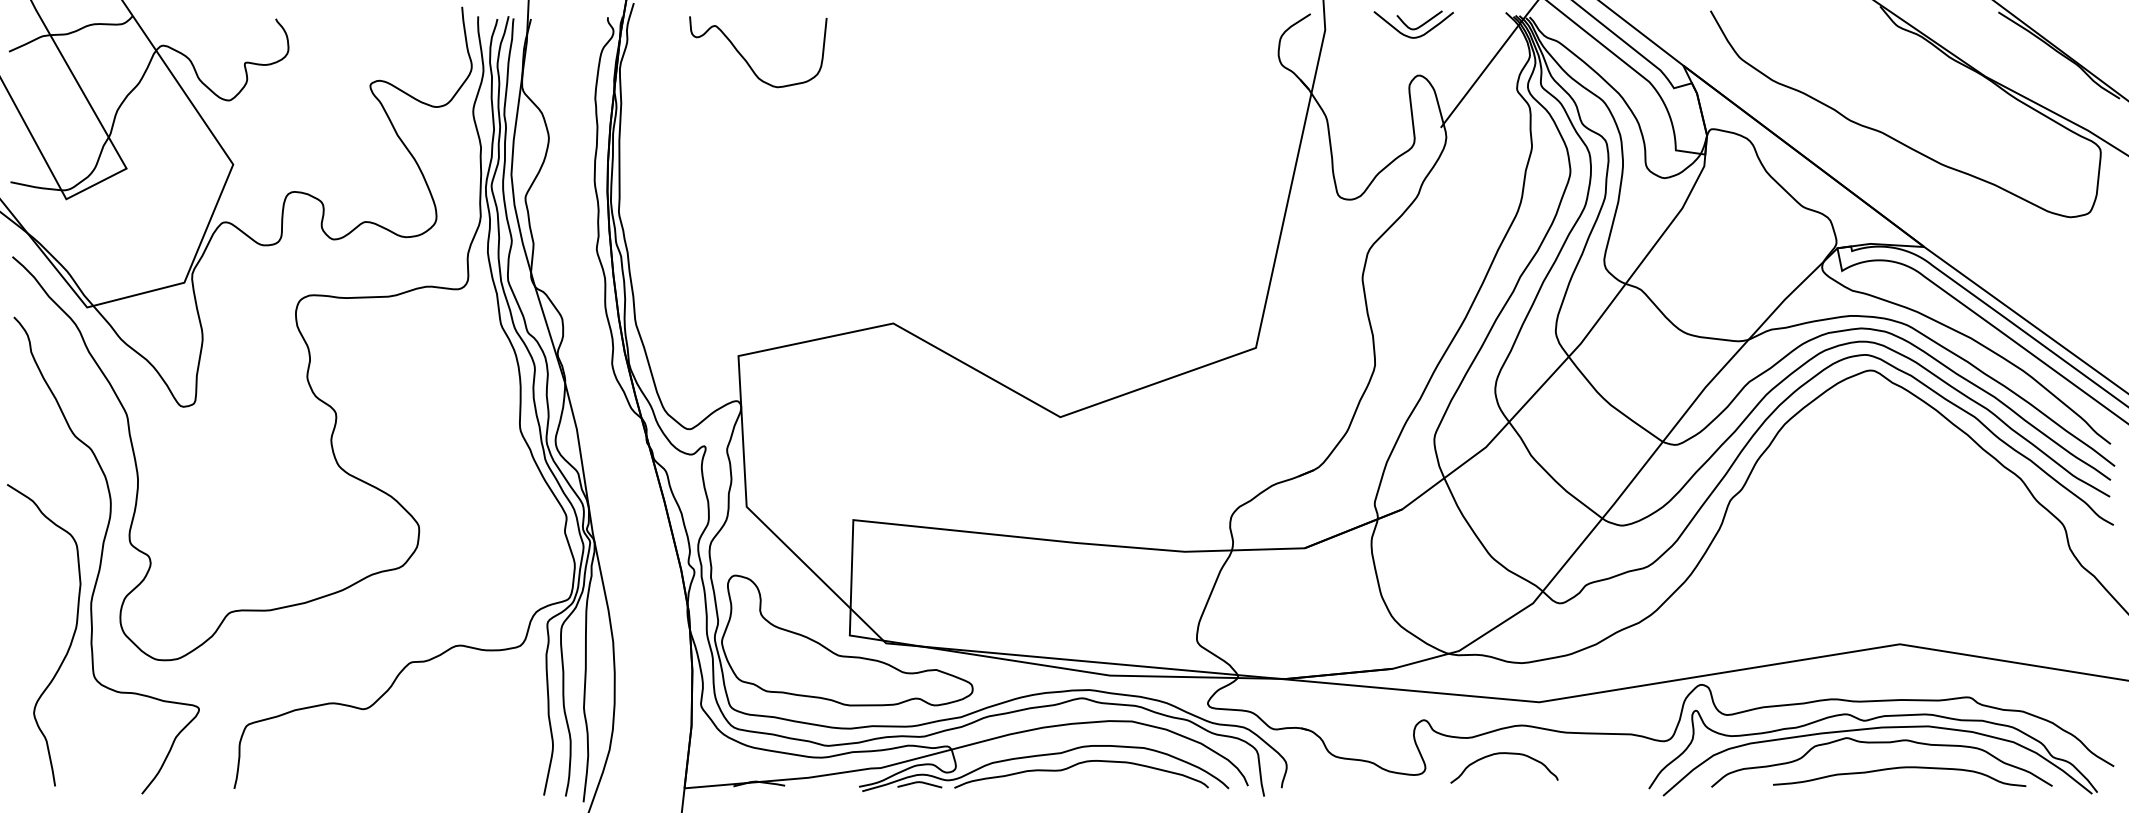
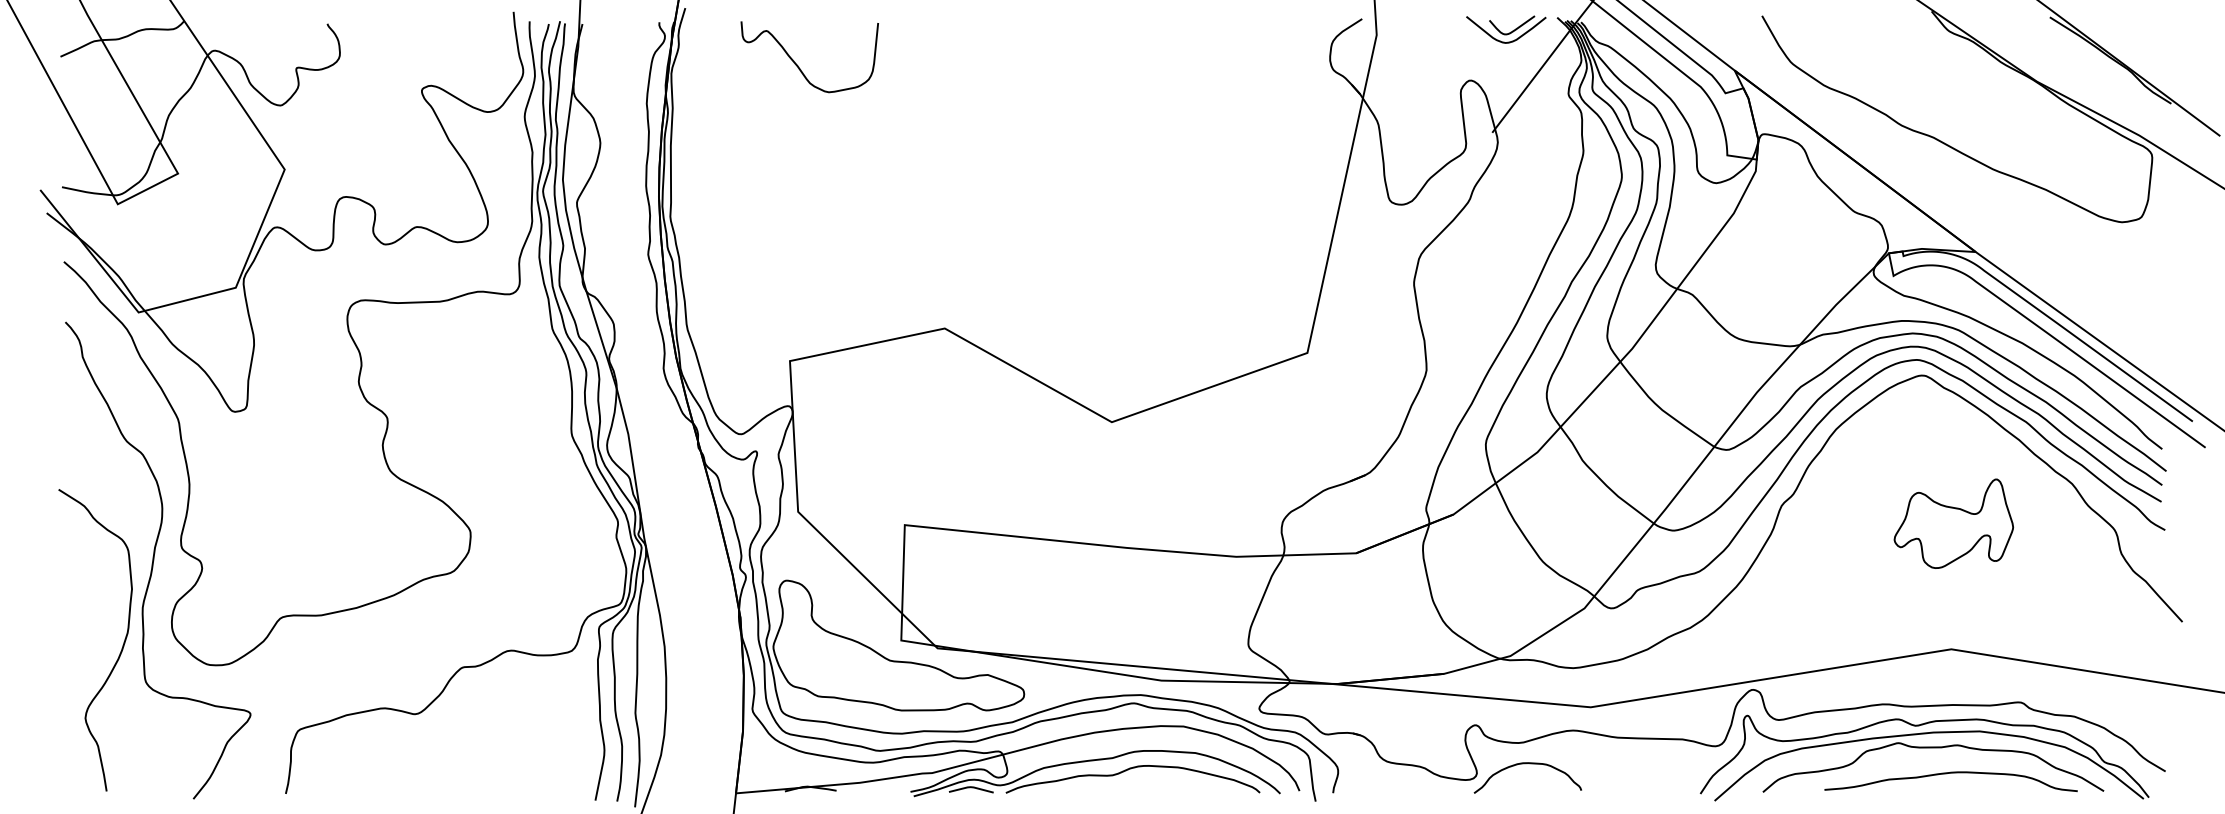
part: (1414, 24) -> (1506, 29), moved
part: (1902, 518) -> (1953, 523), added
curve: (1503, 754) -> (1526, 764), moved

